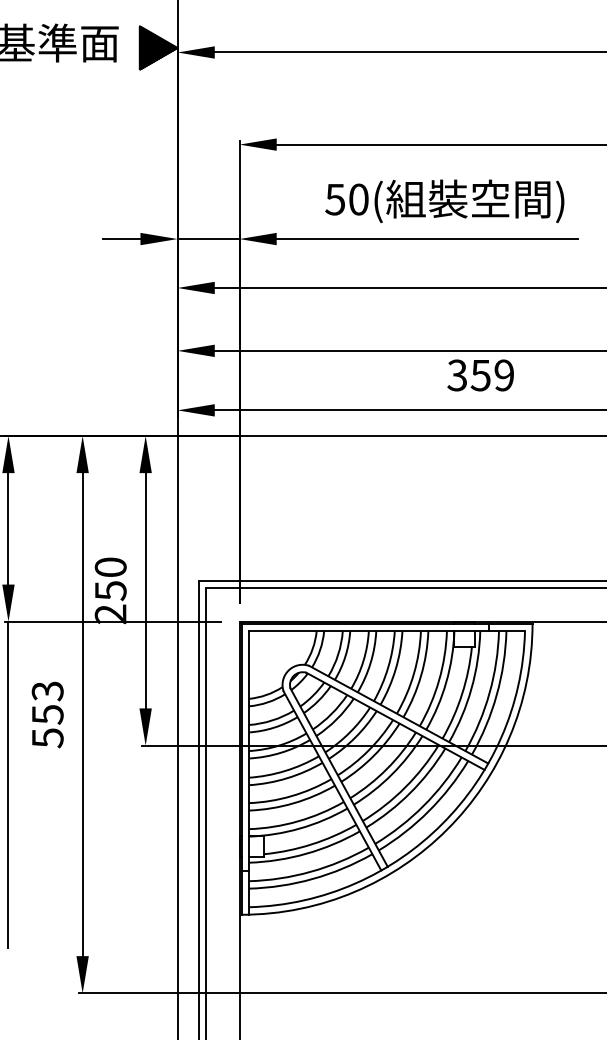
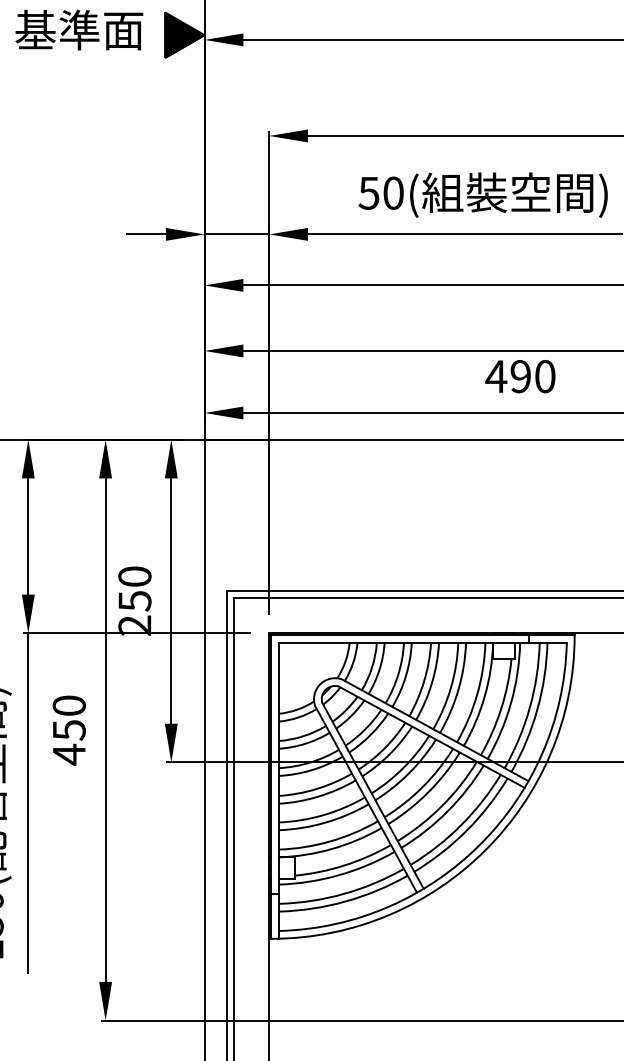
text: (480, 375) -> (520, 376), 359 -> 490
text: (47, 714) -> (68, 730), 553 -> 450

